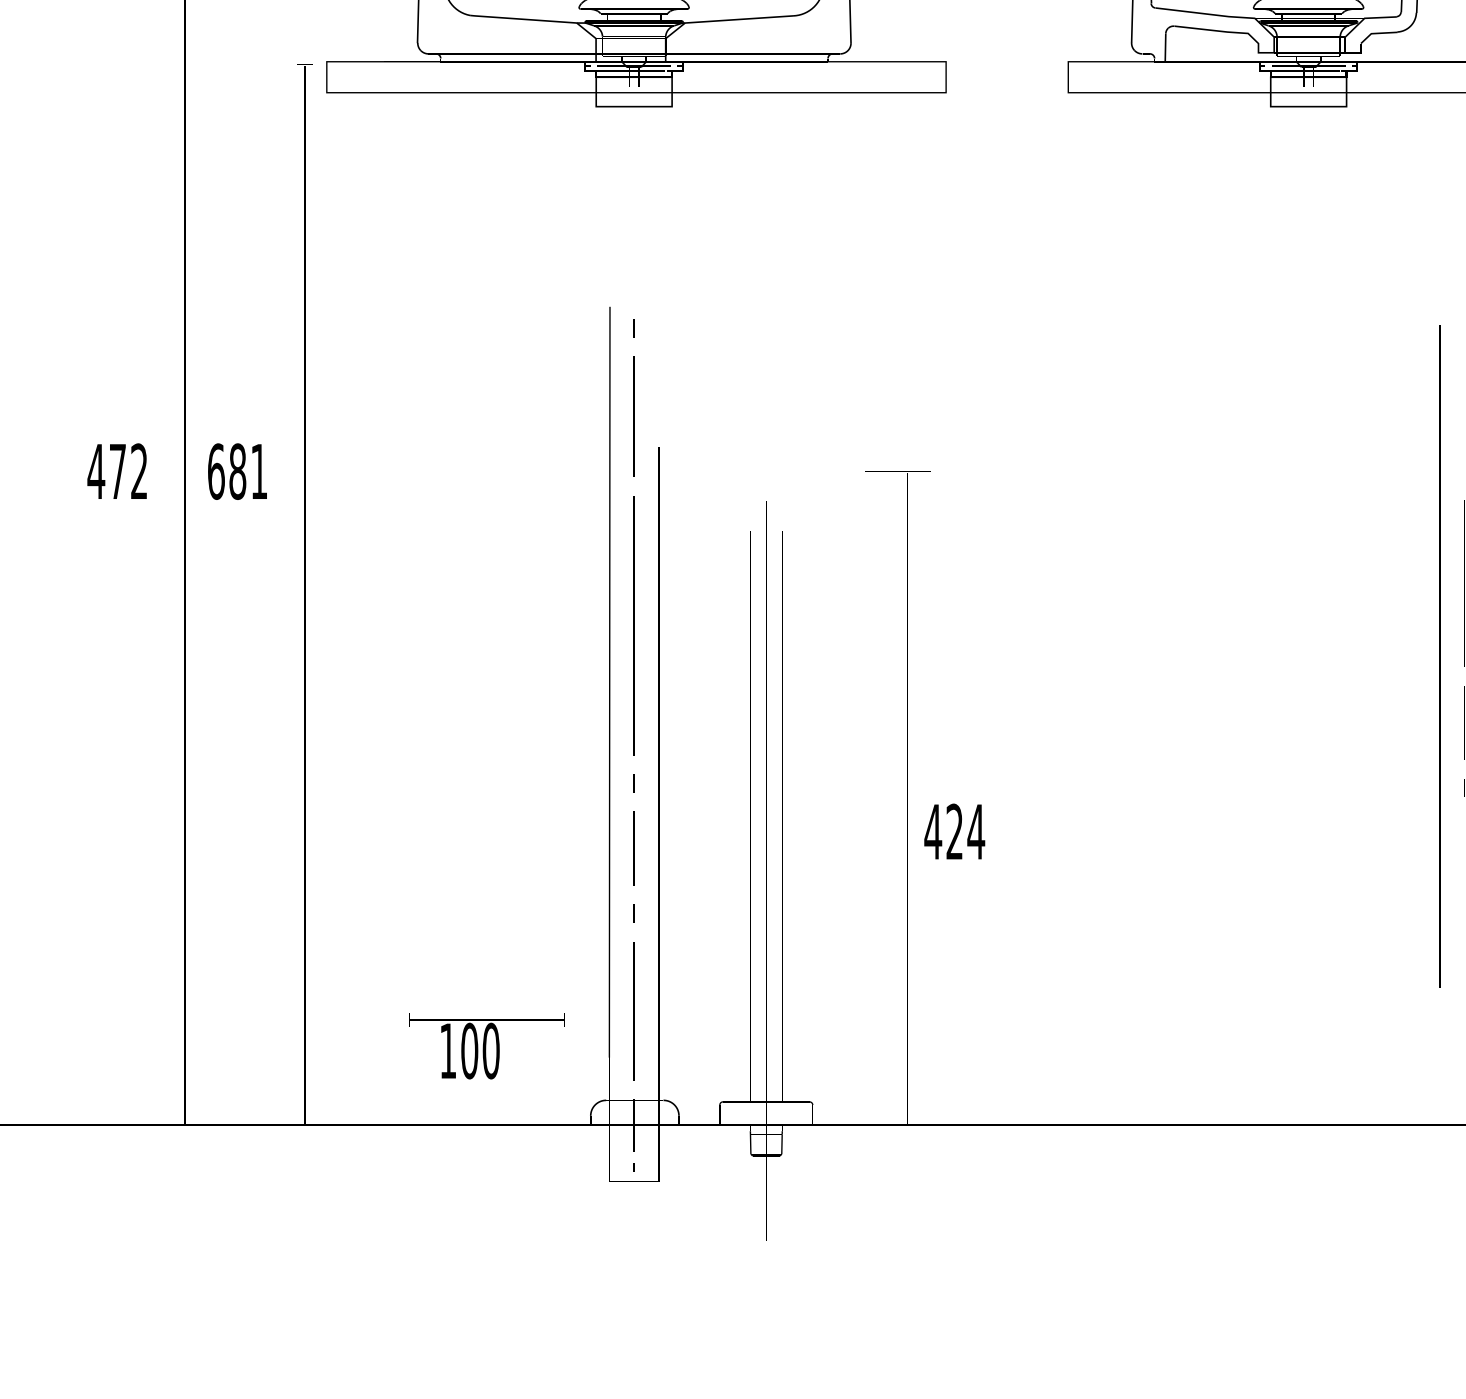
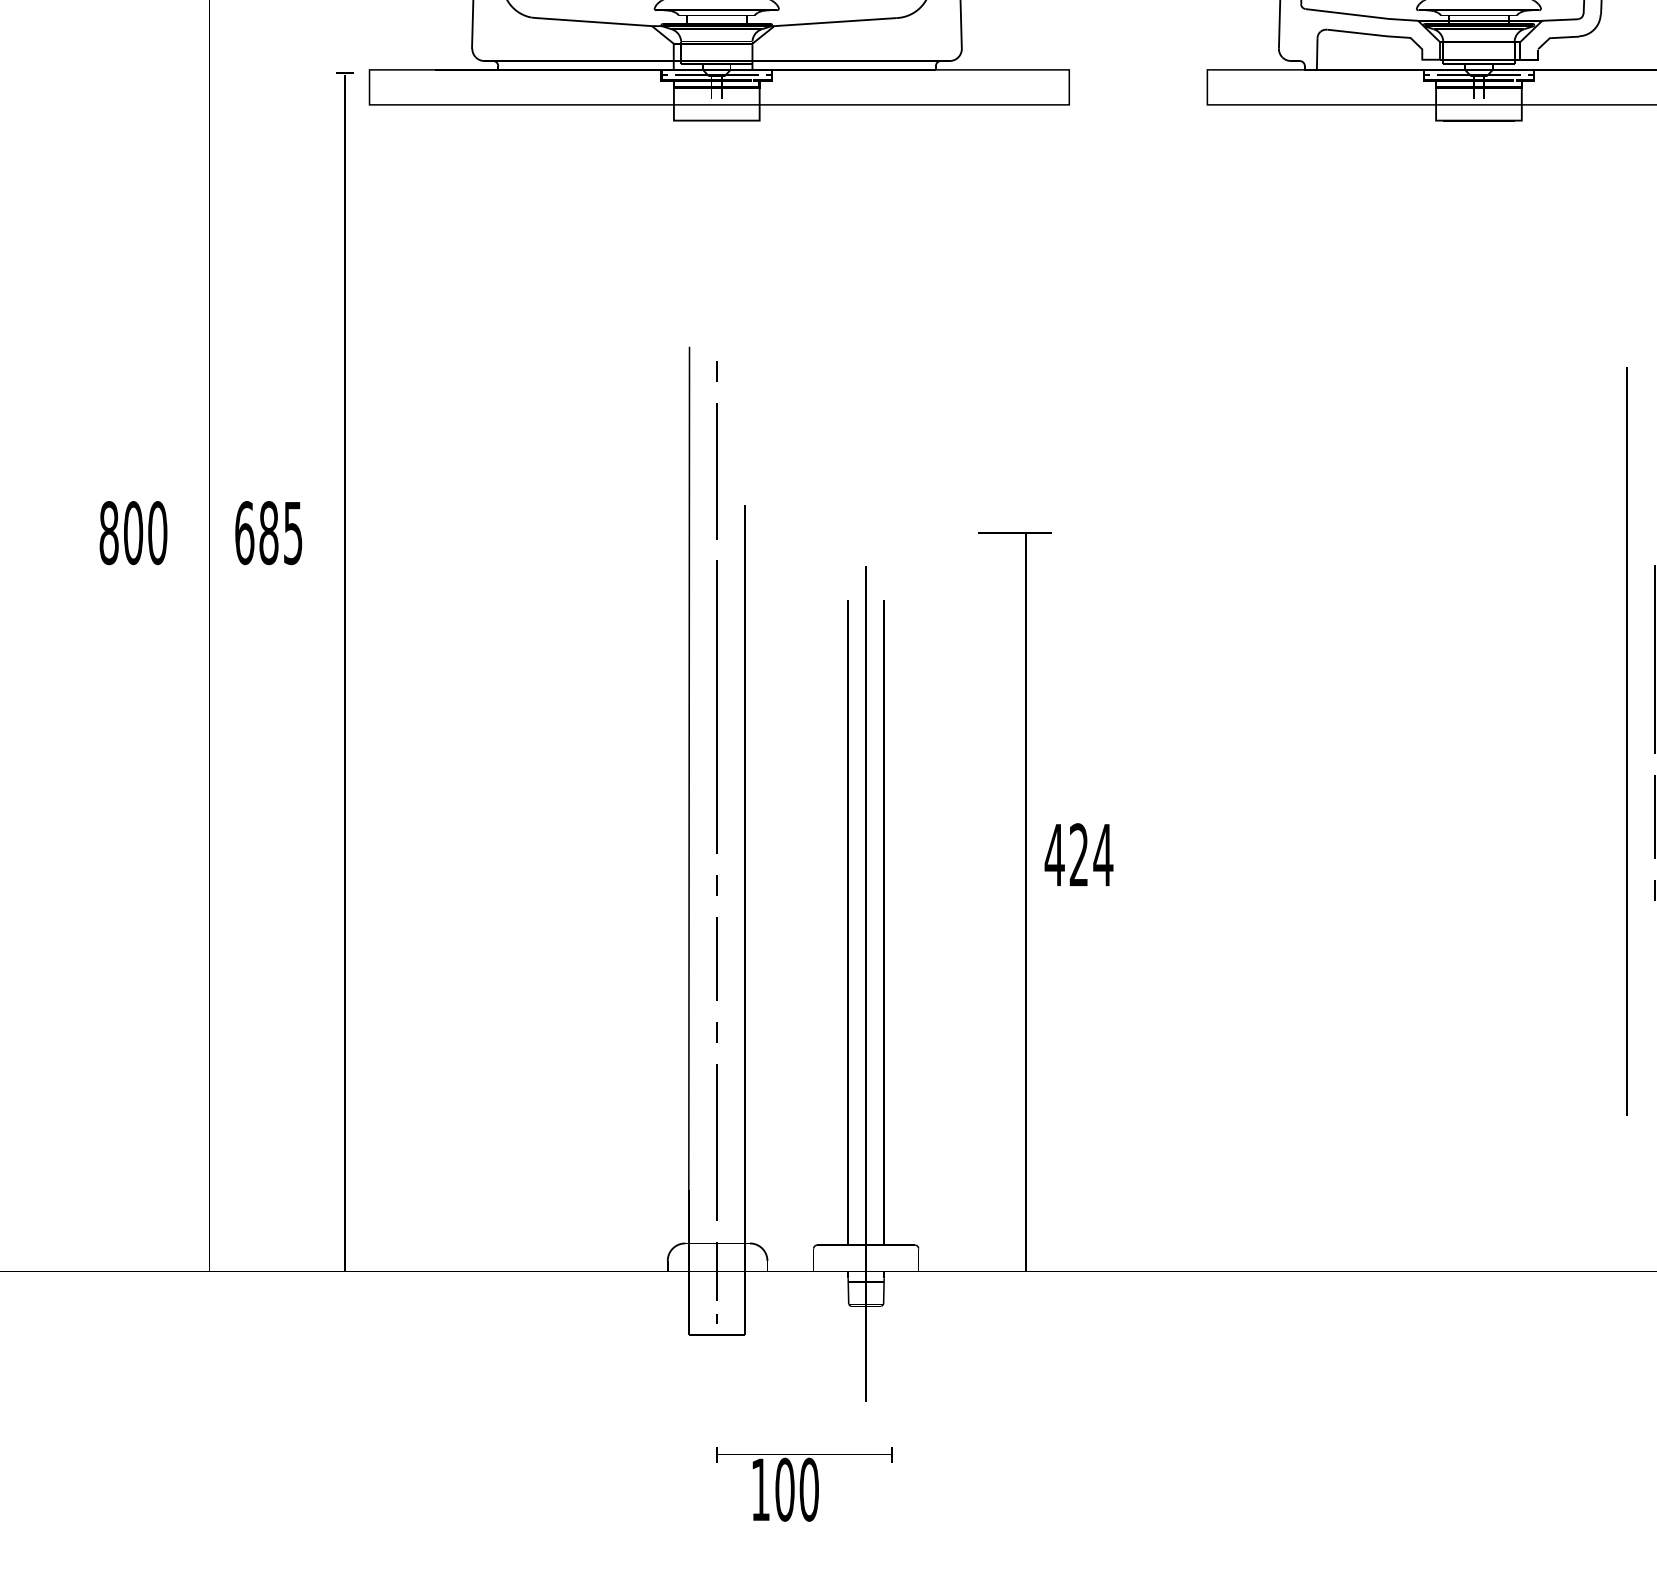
text: (117, 472) -> (133, 533), 472 -> 800
text: (259, 472) -> (293, 533), 681 -> 685
text: (954, 831) -> (1078, 854), moved
text: (486, 1046) -> (804, 1484), moved

